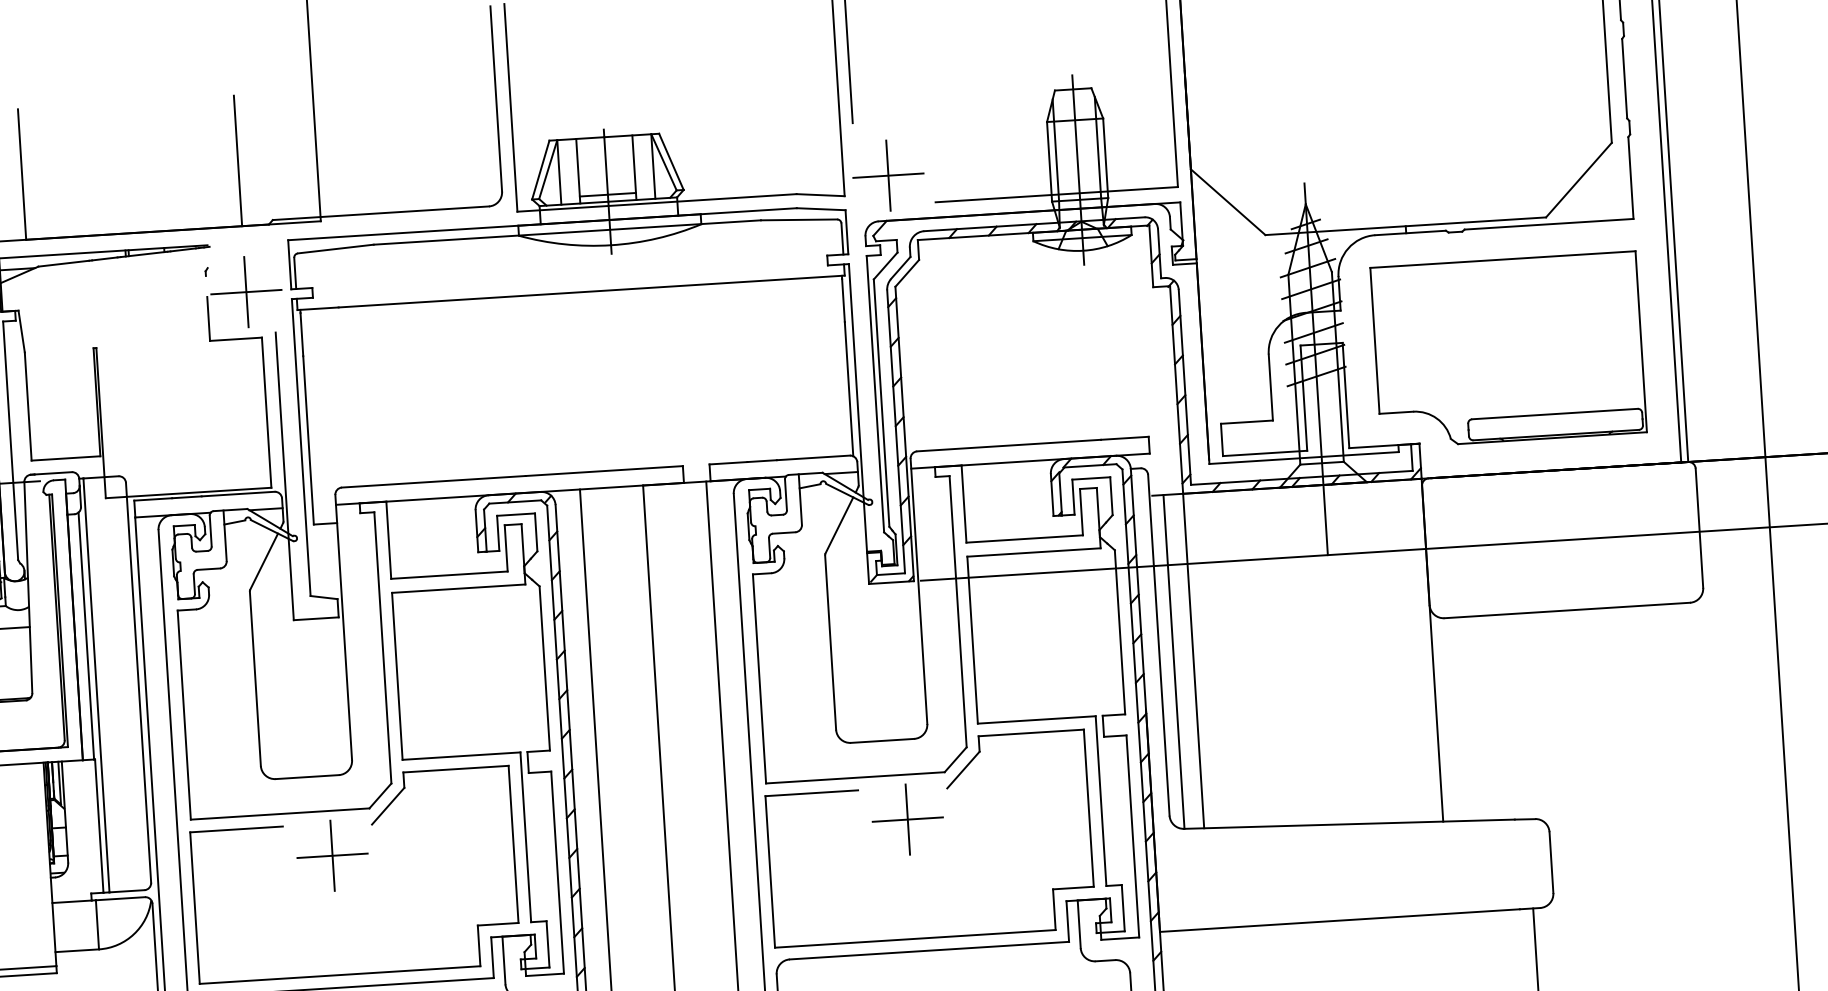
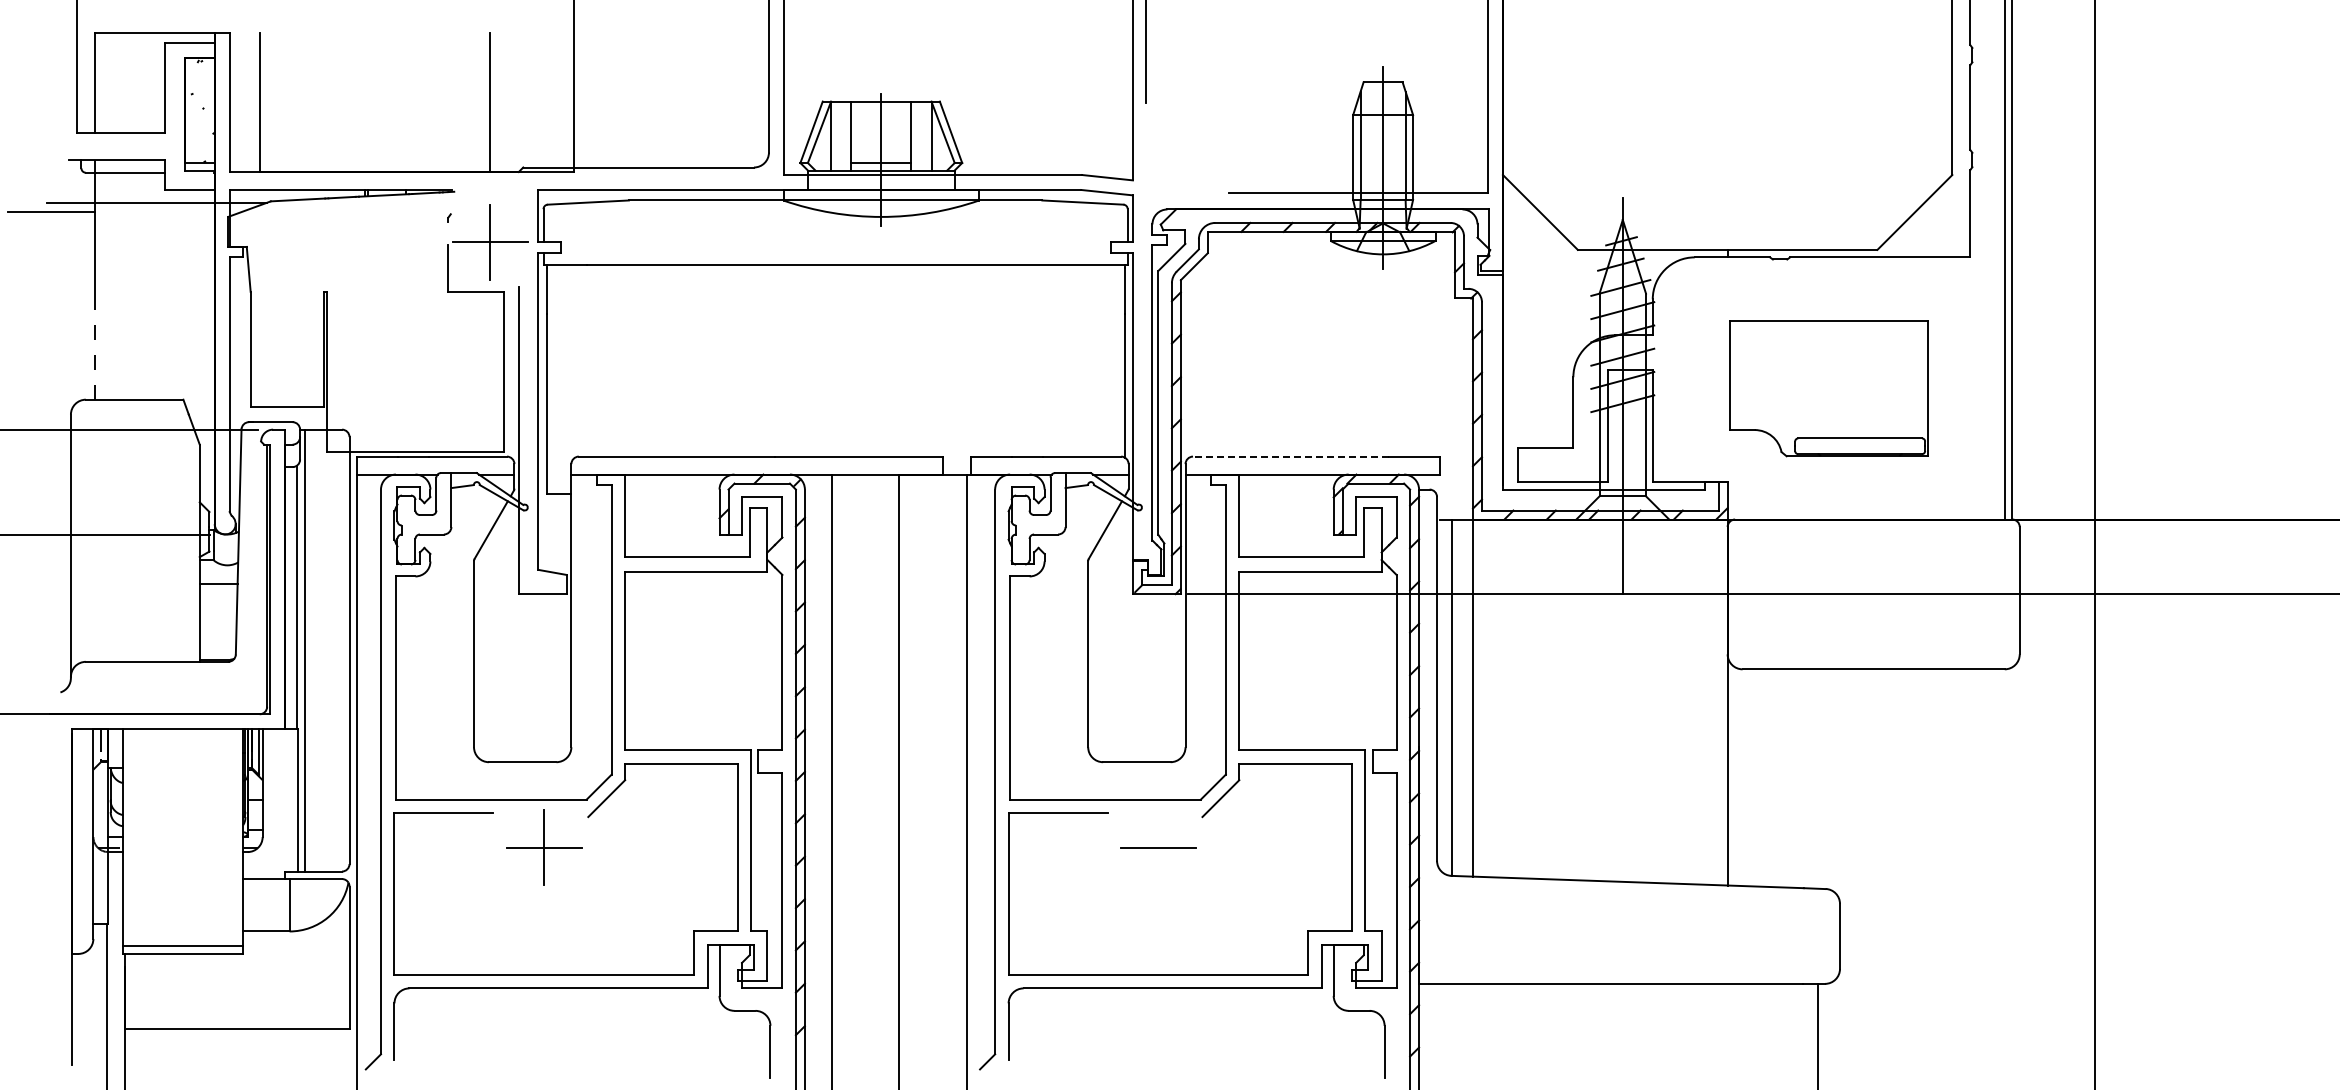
part: (888, 175) -> (1180, 161), removed
part: (1508, 350) -> (1828, 388), size x0.7
line: (1008, 445) -> (1290, 456), solid -> dashed
line: (907, 819) -> (1158, 847), removed

